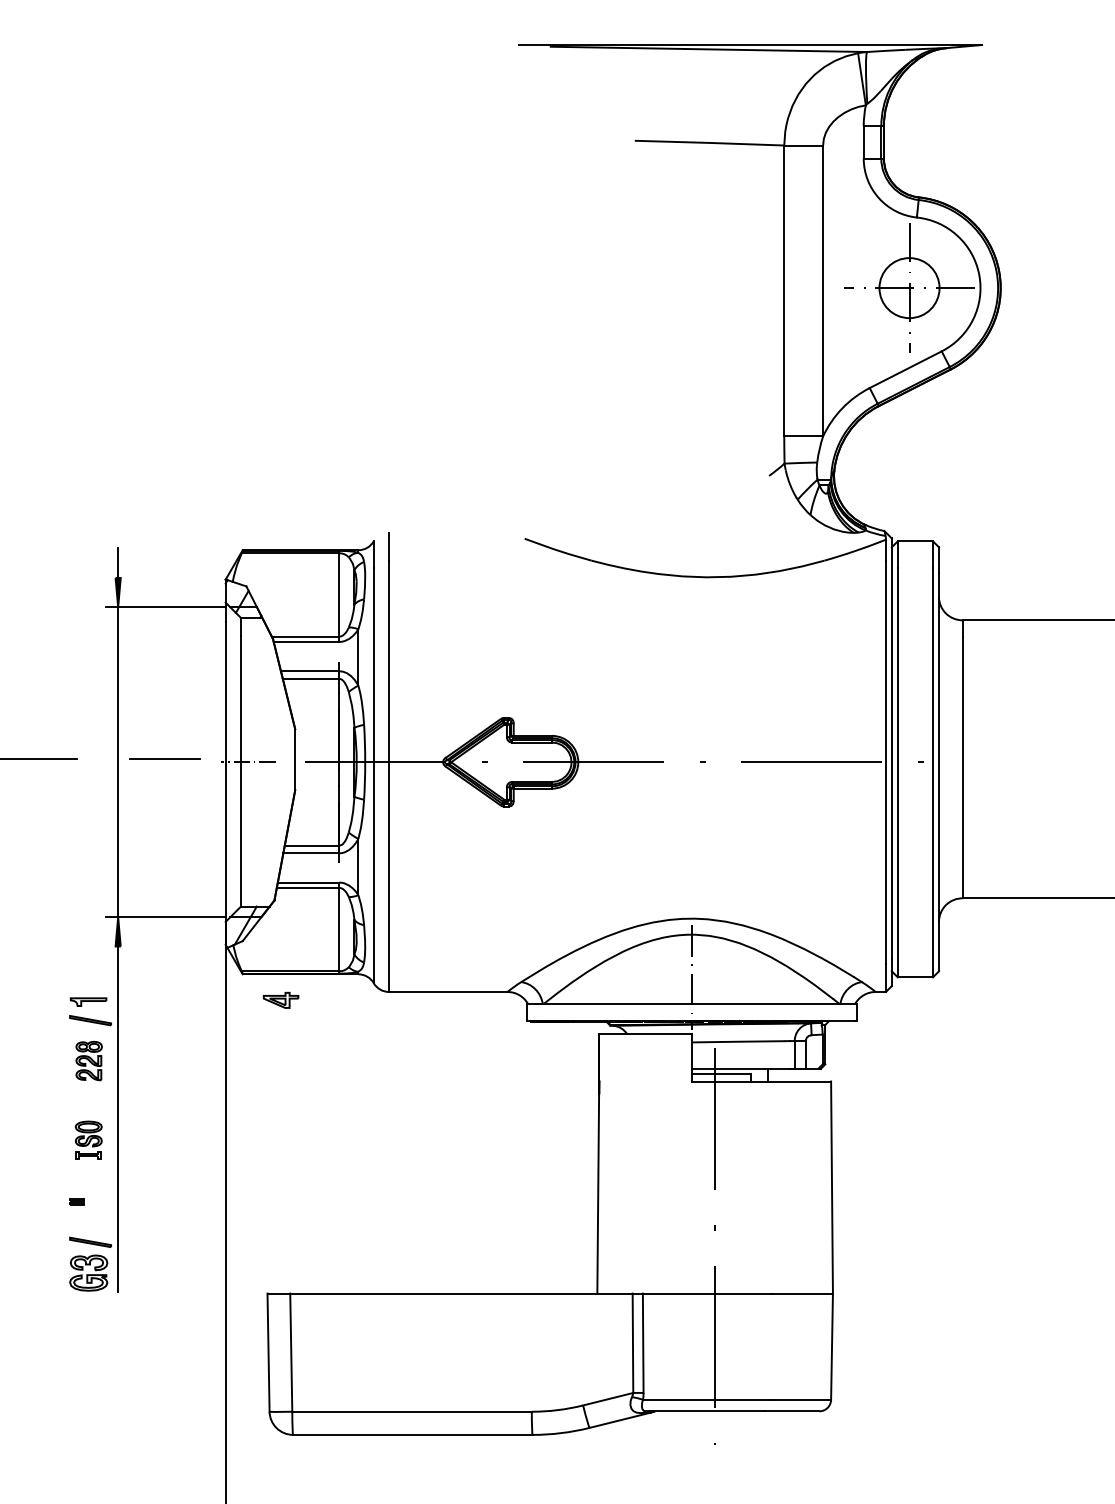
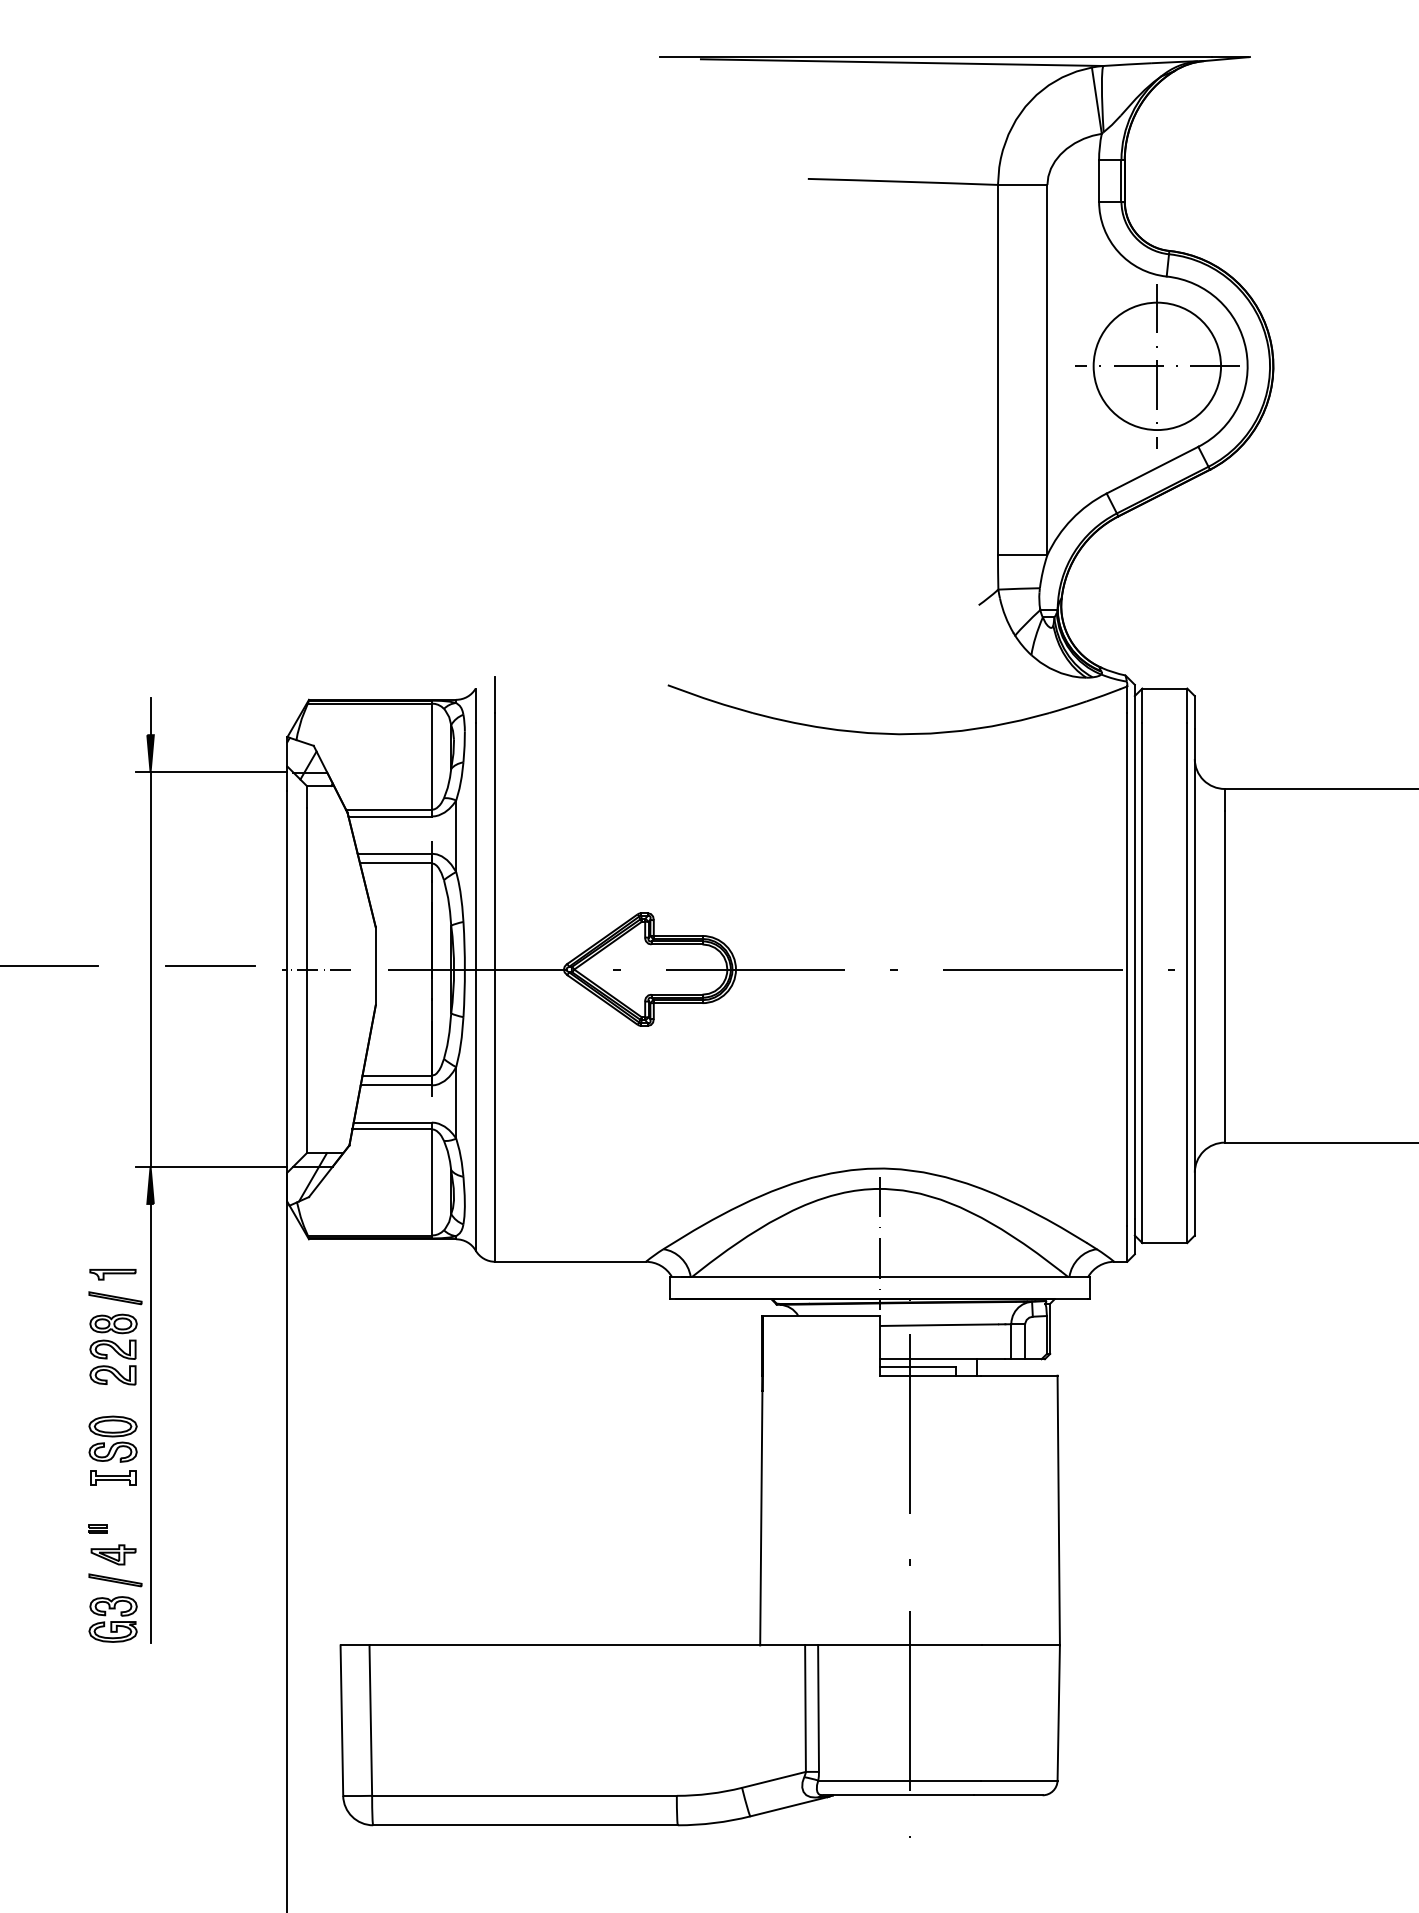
circle: (909, 288) -> (1157, 366), size x1.67
part: (280, 999) -> (112, 1553), moved
part: (89, 1060) -> (114, 1348), size x1.43
part: (88, 1139) -> (112, 1449), size x1.43

